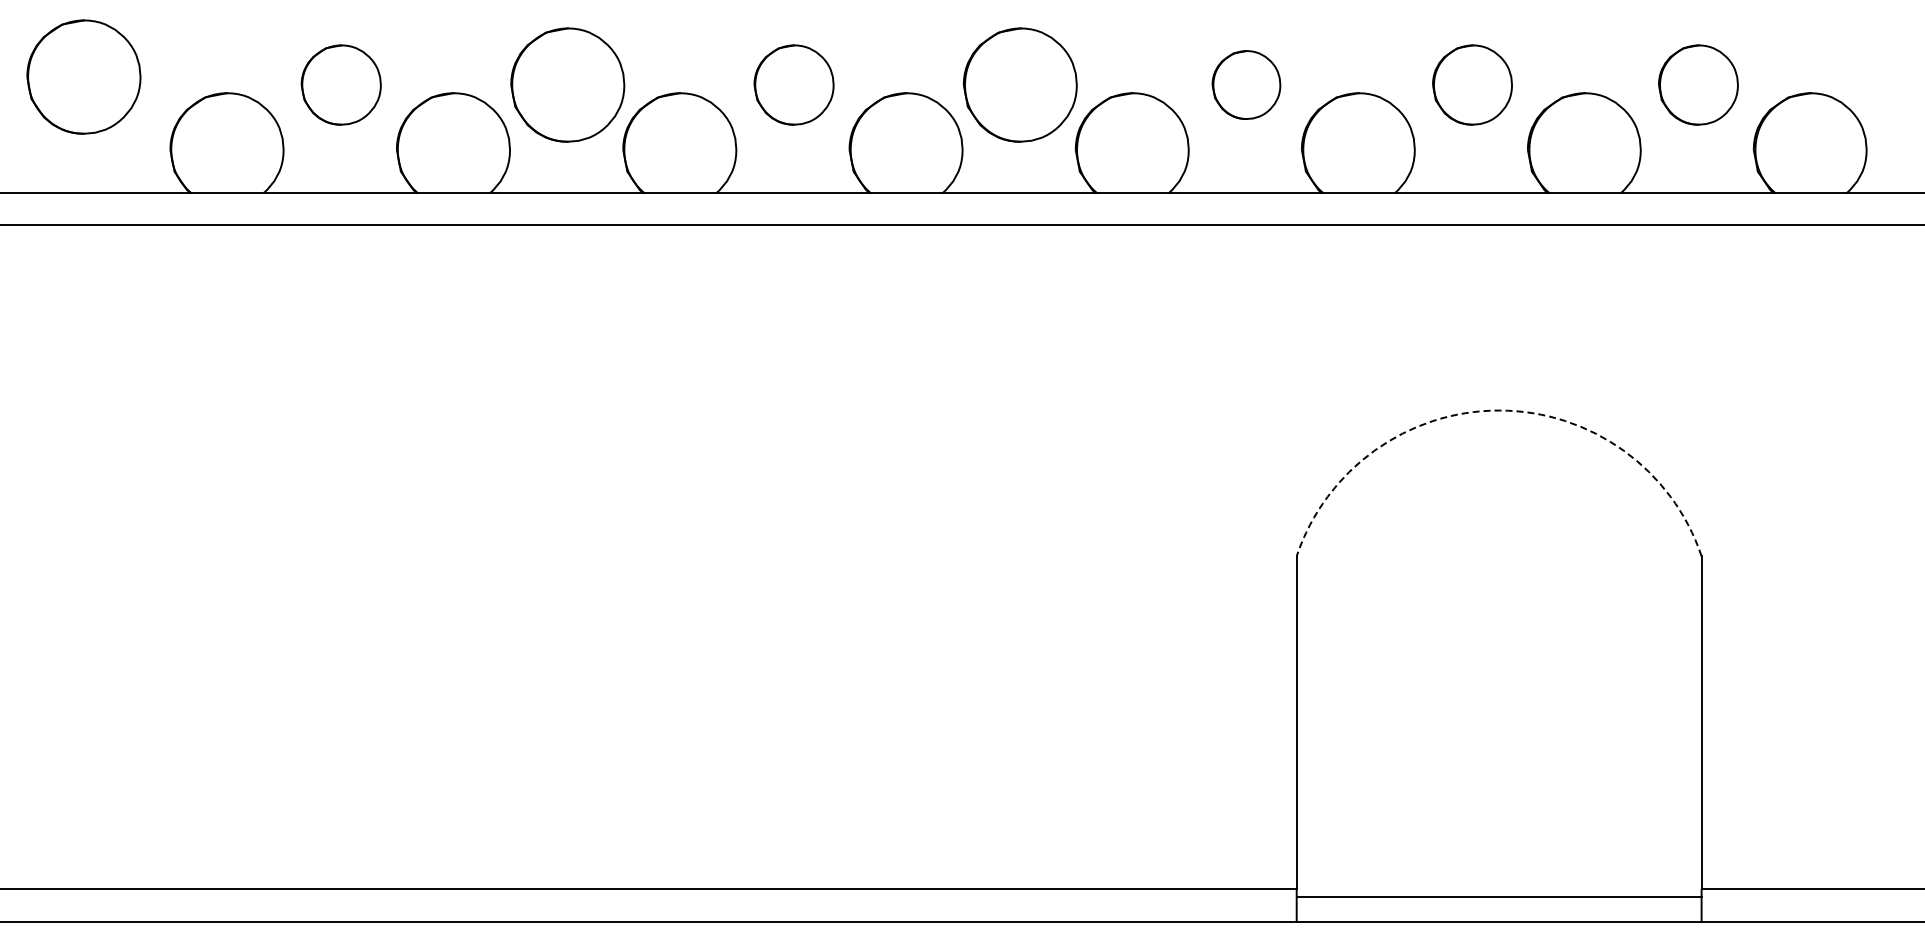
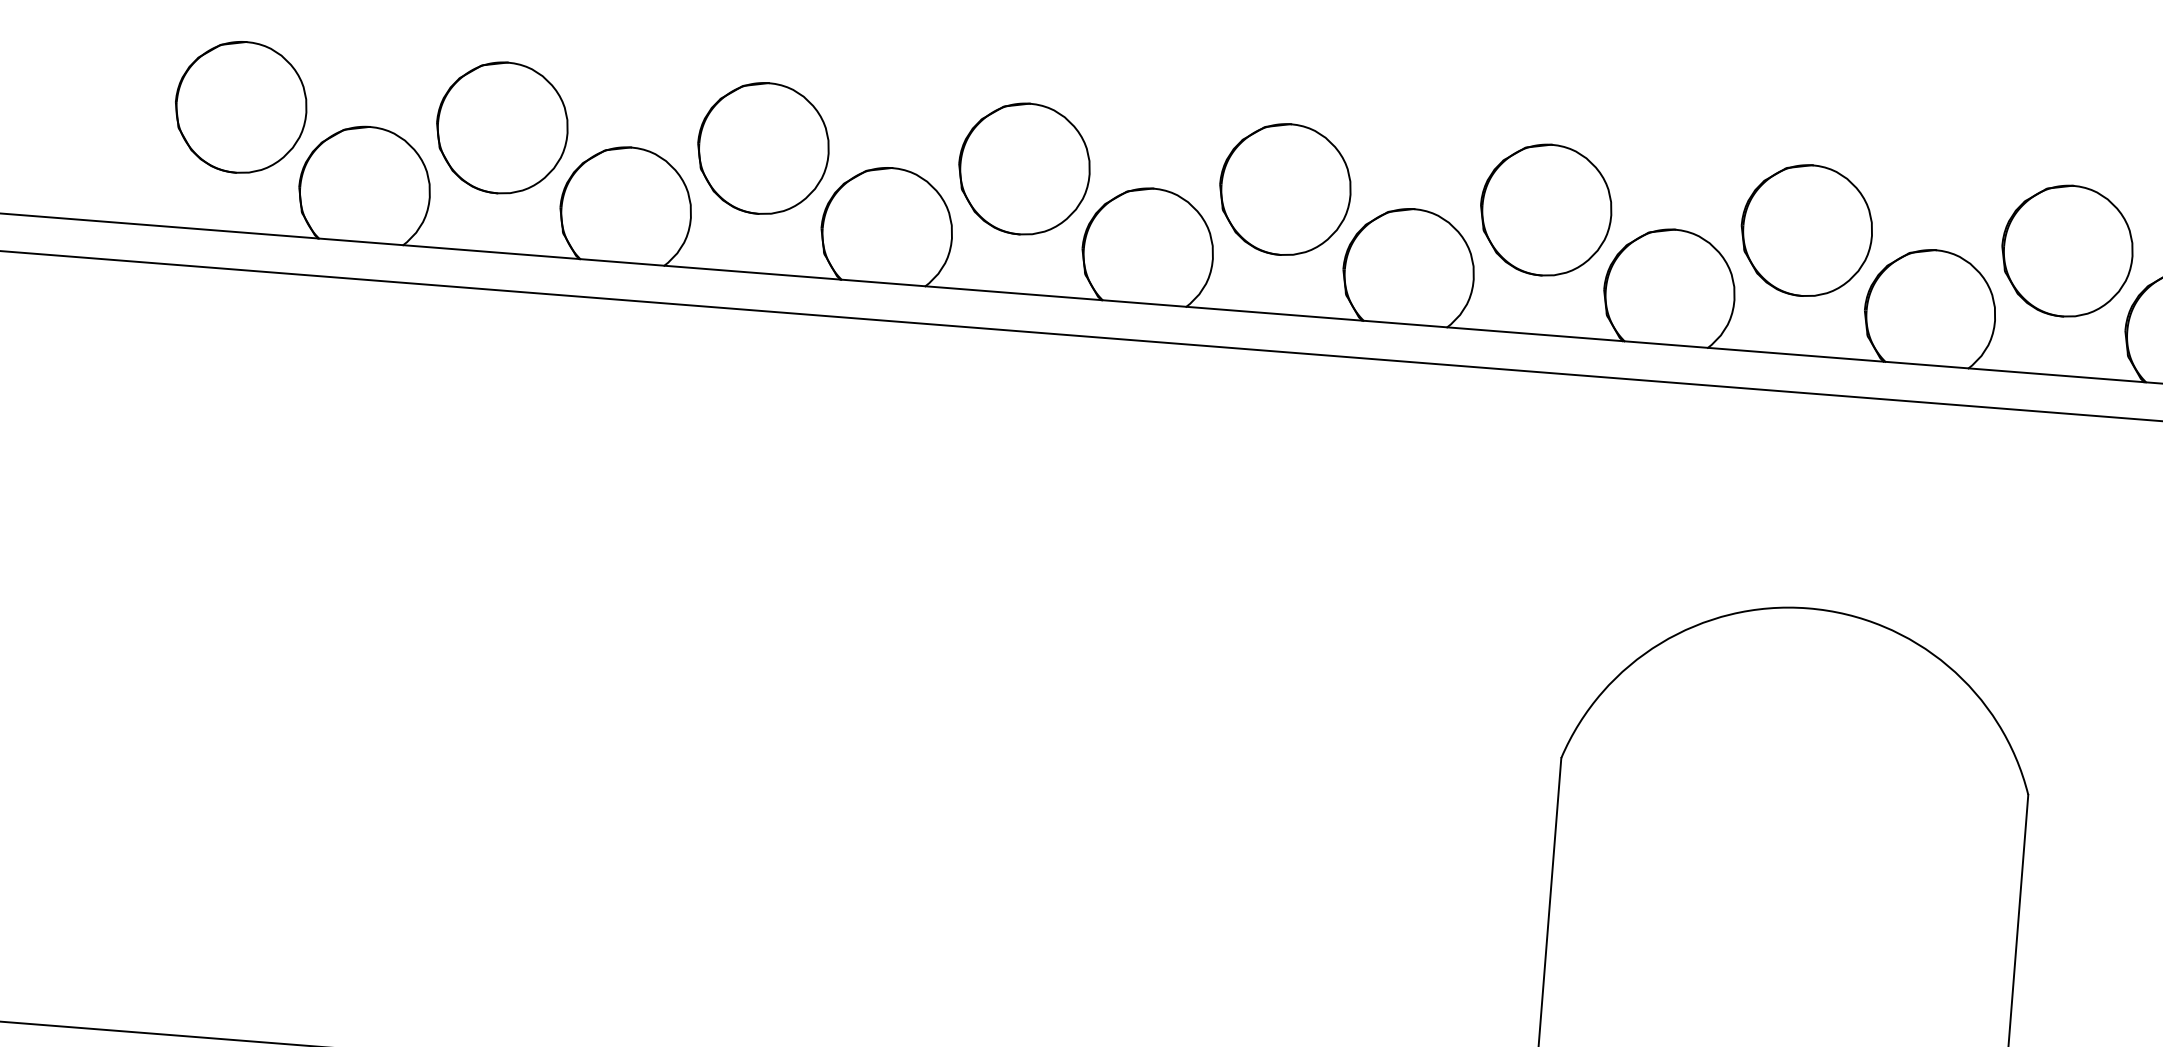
part: (83, 76) -> (240, 106), moved
part: (340, 84) -> (501, 127), size x1.43
part: (793, 84) -> (1023, 168), size x1.43
part: (1246, 84) -> (1546, 209), size x1.67
part: (1472, 84) -> (1806, 229), size x1.43
part: (1698, 84) -> (2067, 250), size x1.43
arc: (1499, 410) -> (1808, 608), dashed -> solid

